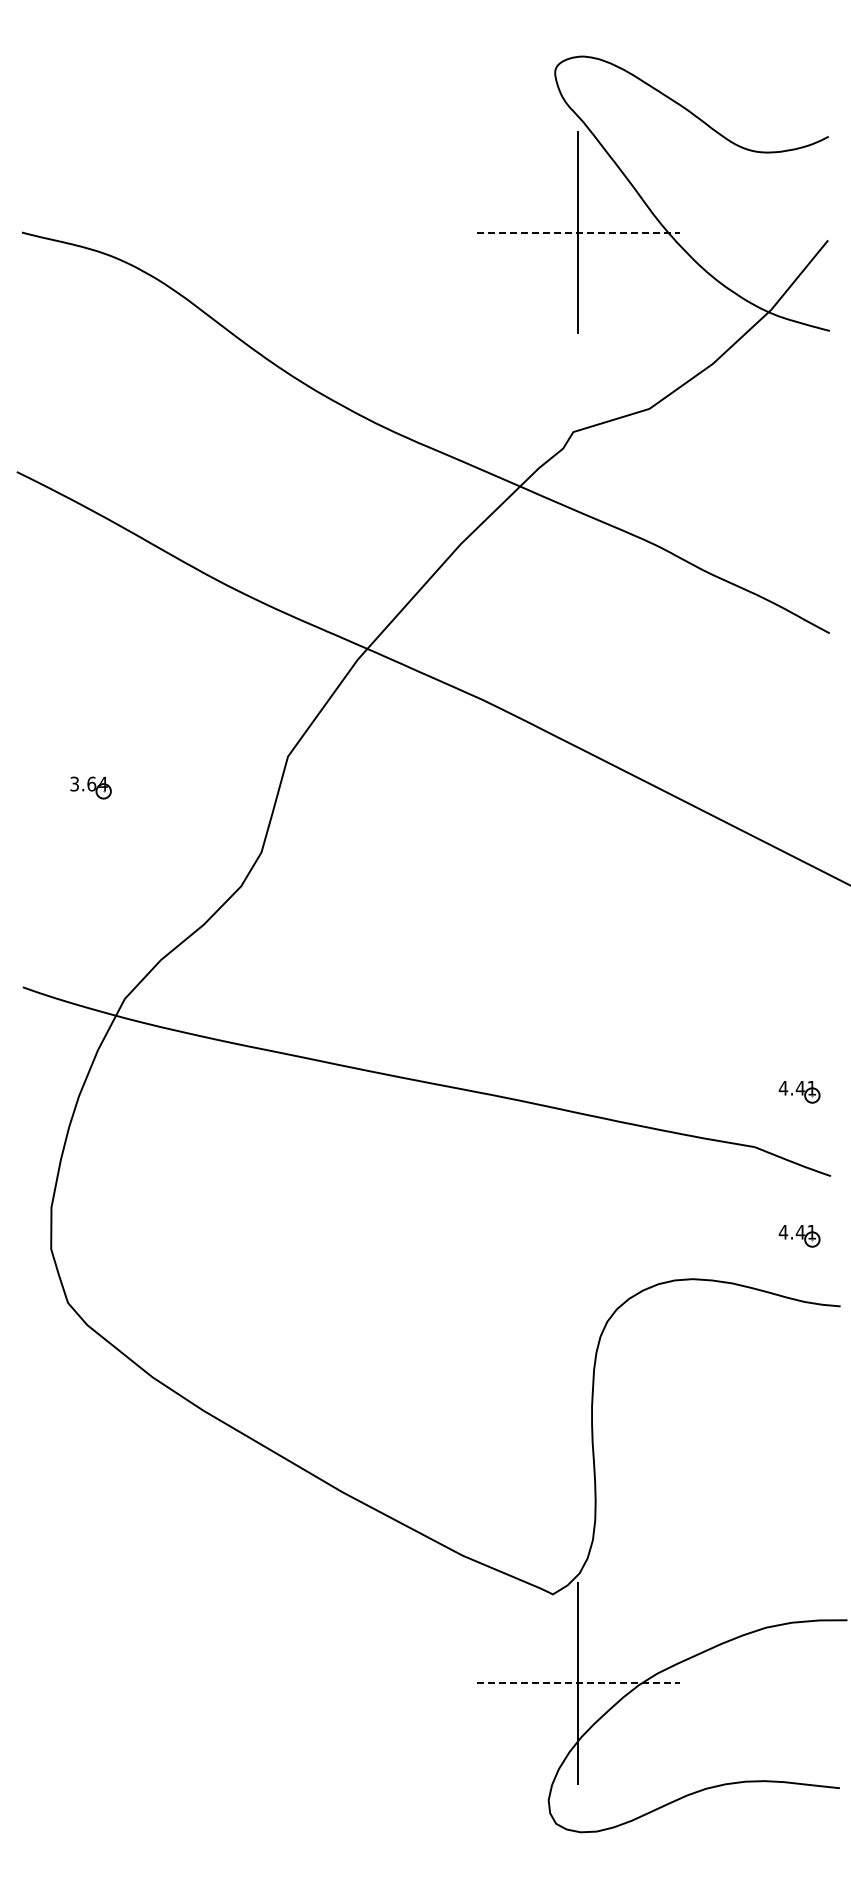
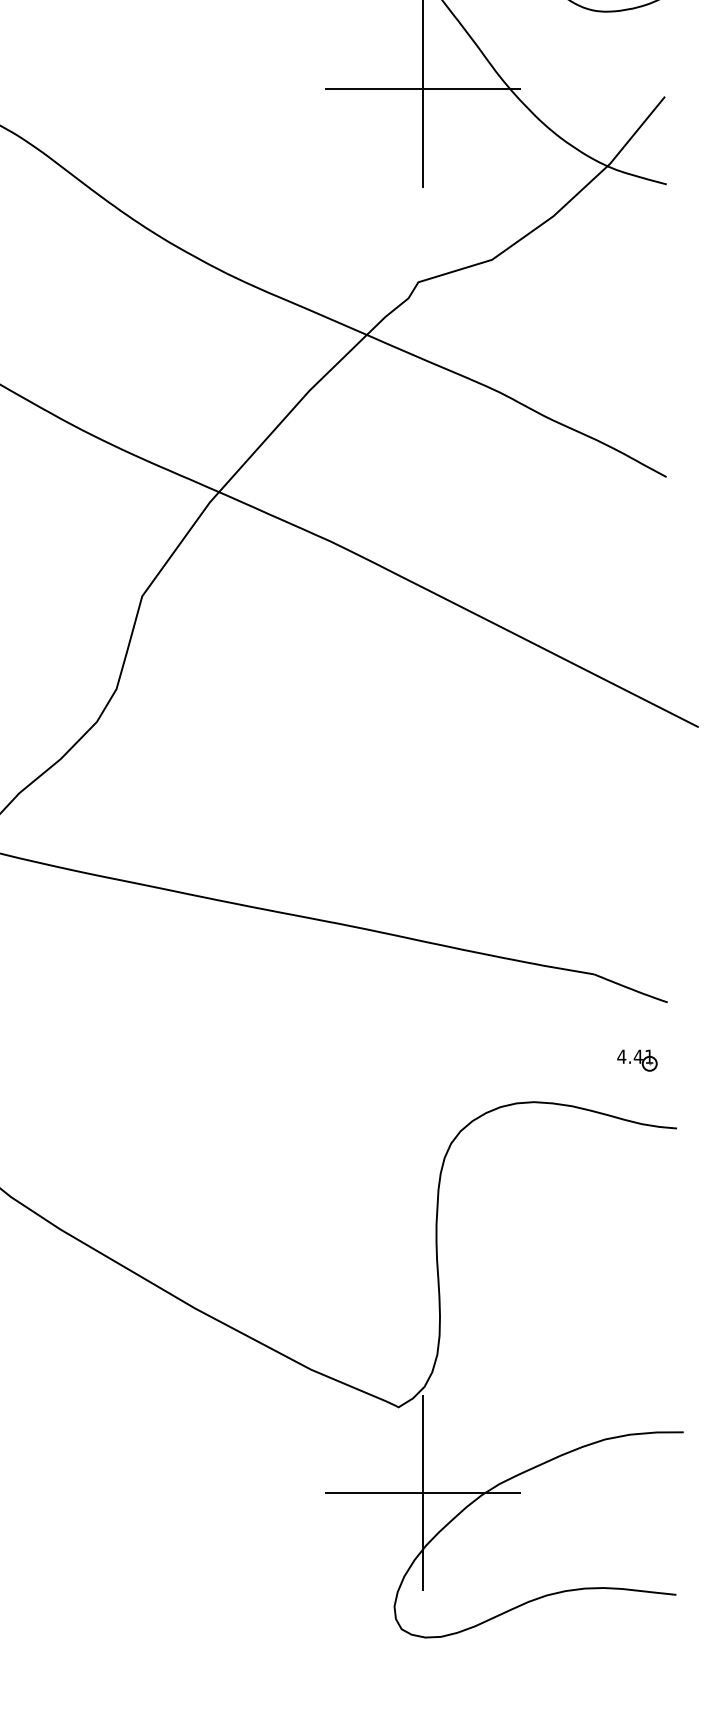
line: (578, 232) -> (423, 89), dashed -> solid
part: (799, 1092) -> (637, 921), removed
line: (578, 1683) -> (423, 1493), dashed -> solid

